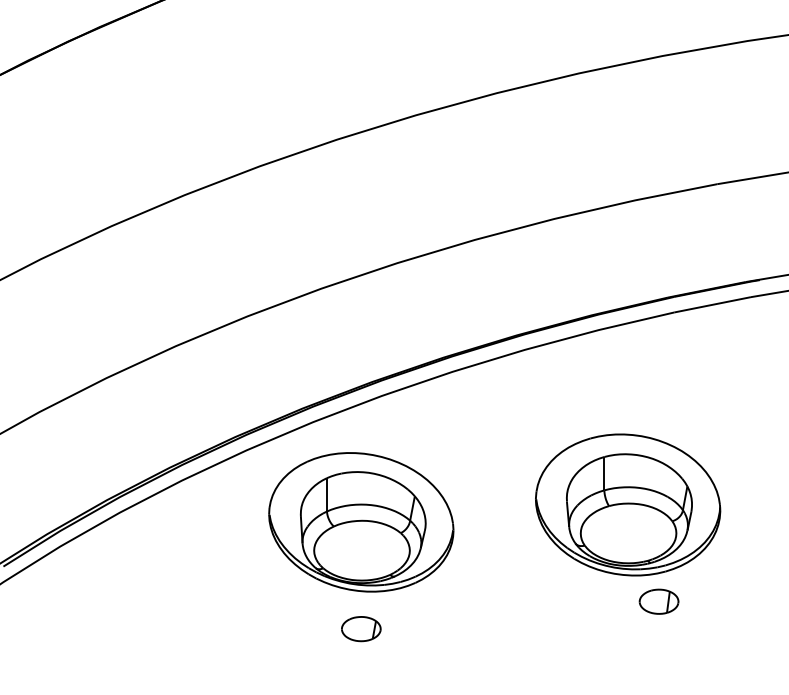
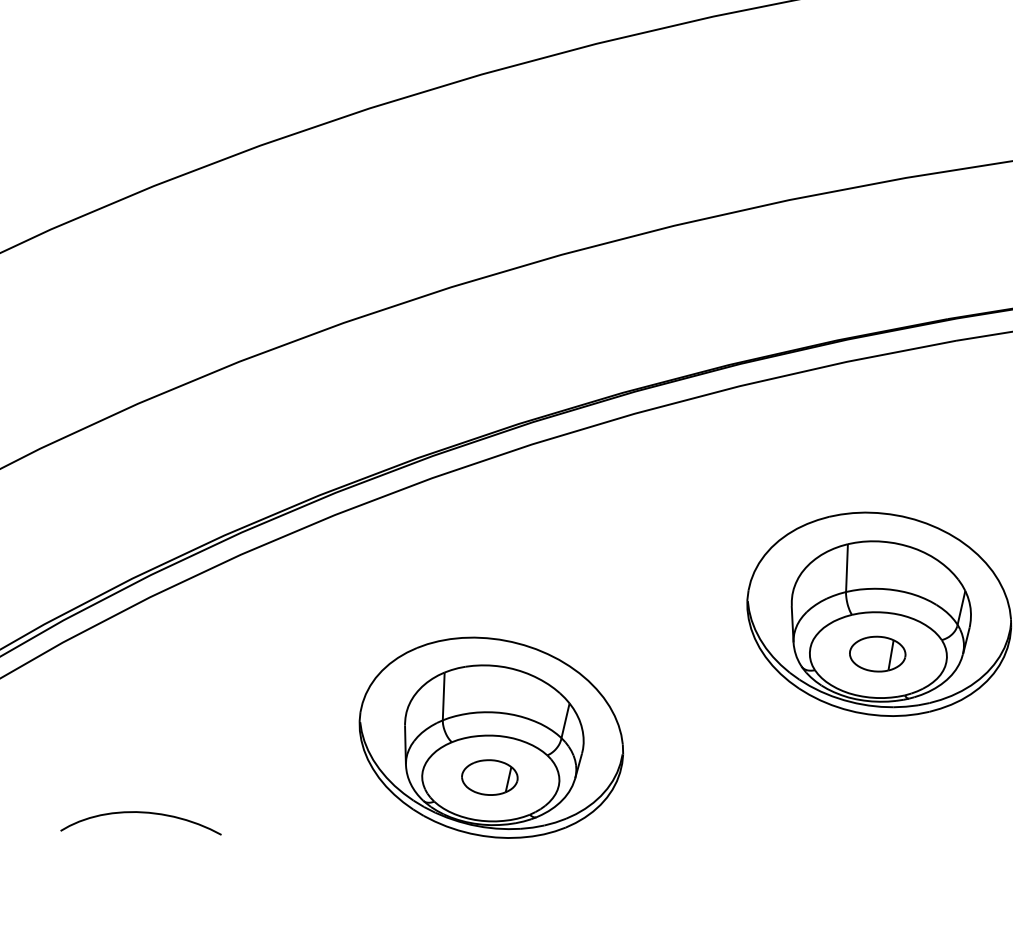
part: (361, 522) -> (491, 738), moved
part: (658, 601) -> (876, 653), moved
curve: (119, 663) -> (141, 813), added

